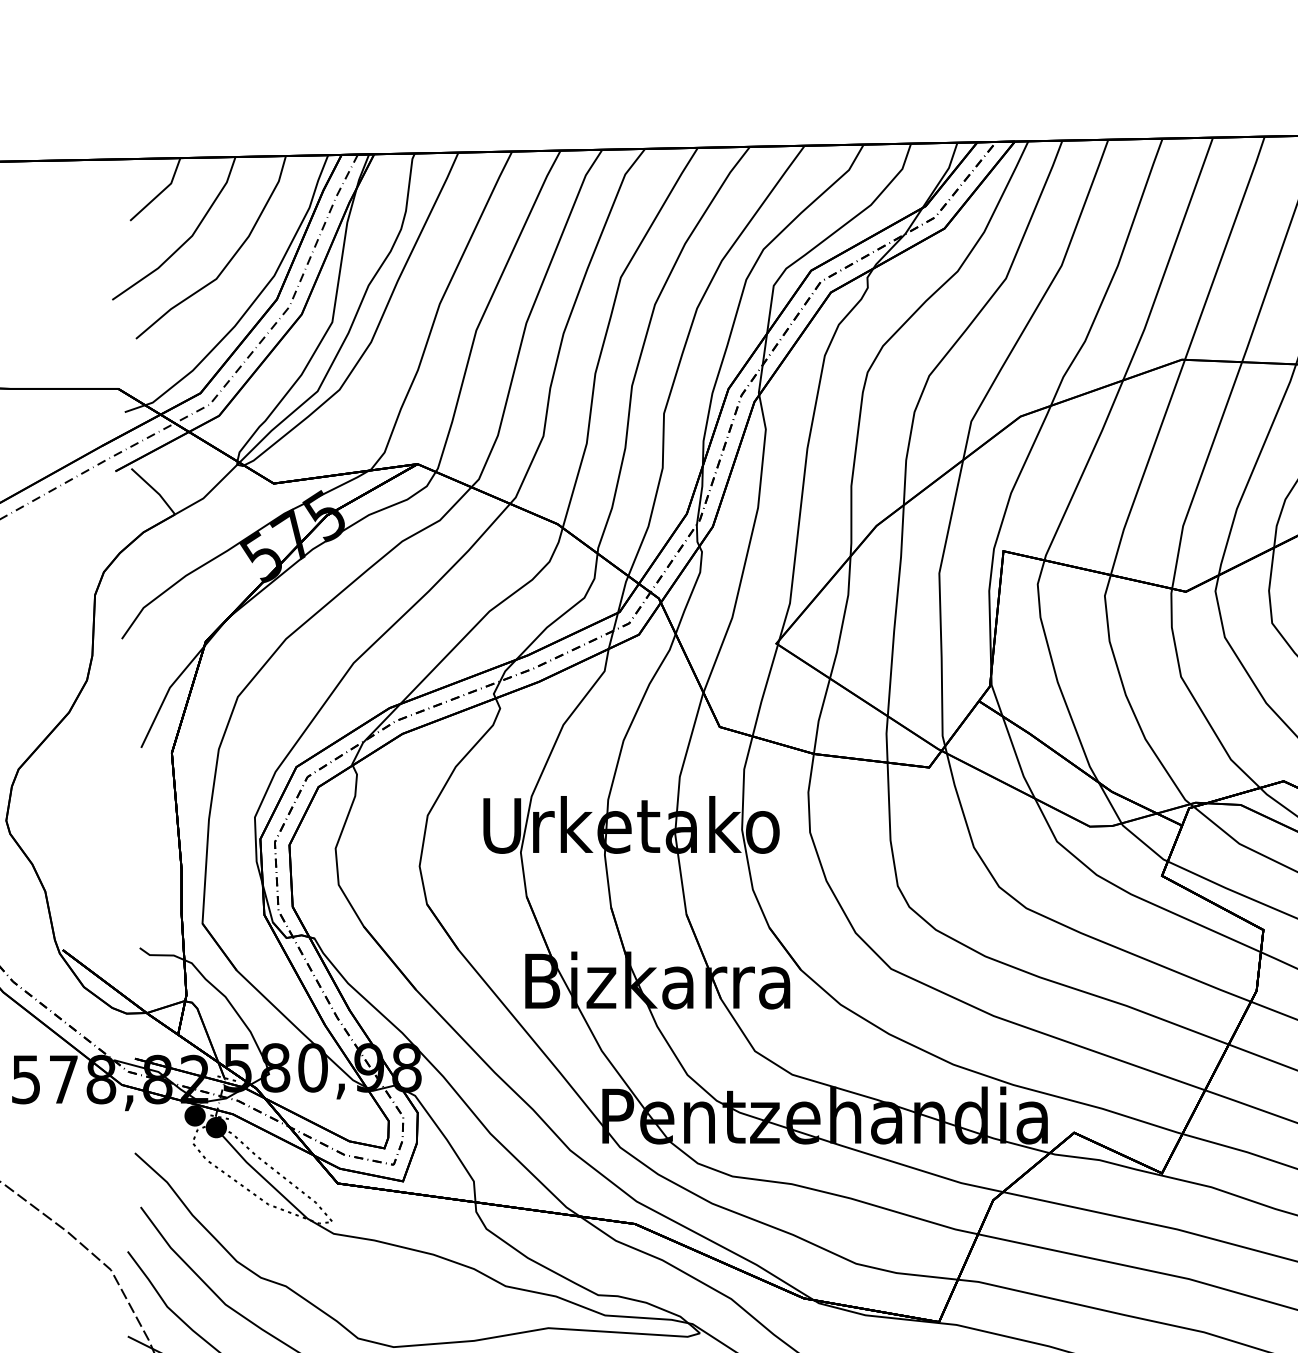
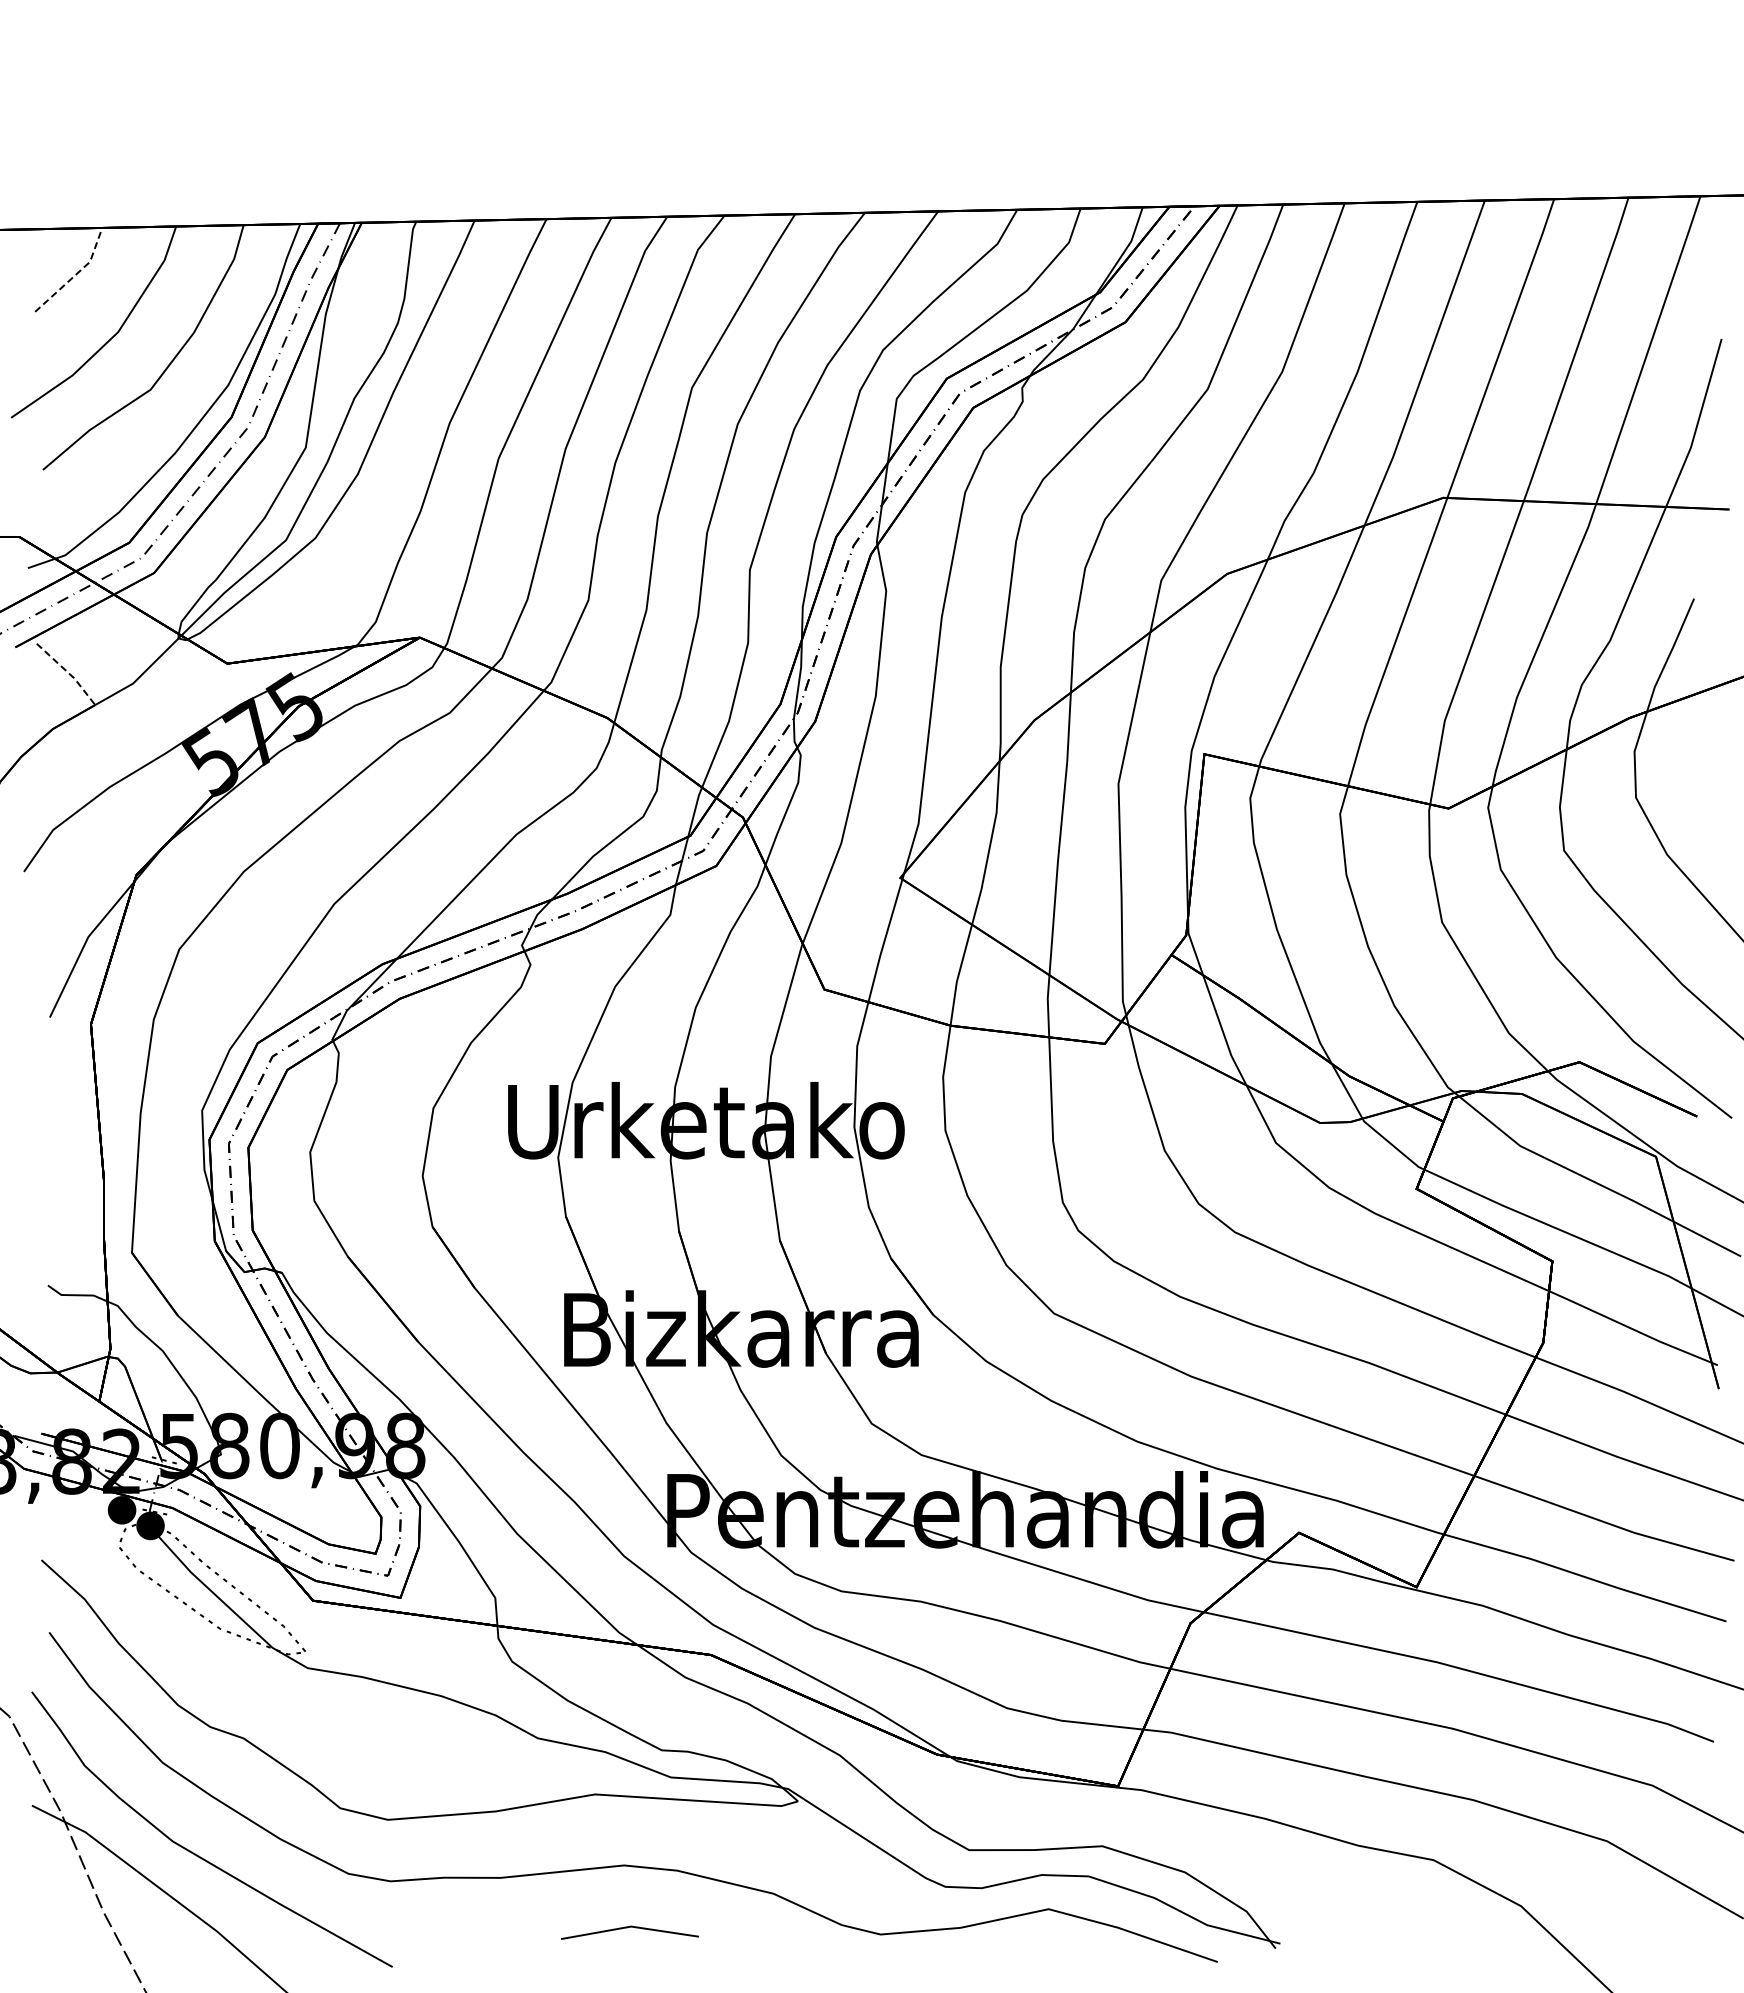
line: (161, 192) -> (76, 273), solid -> dashed
line: (155, 490) -> (68, 673), solid -> dashed

